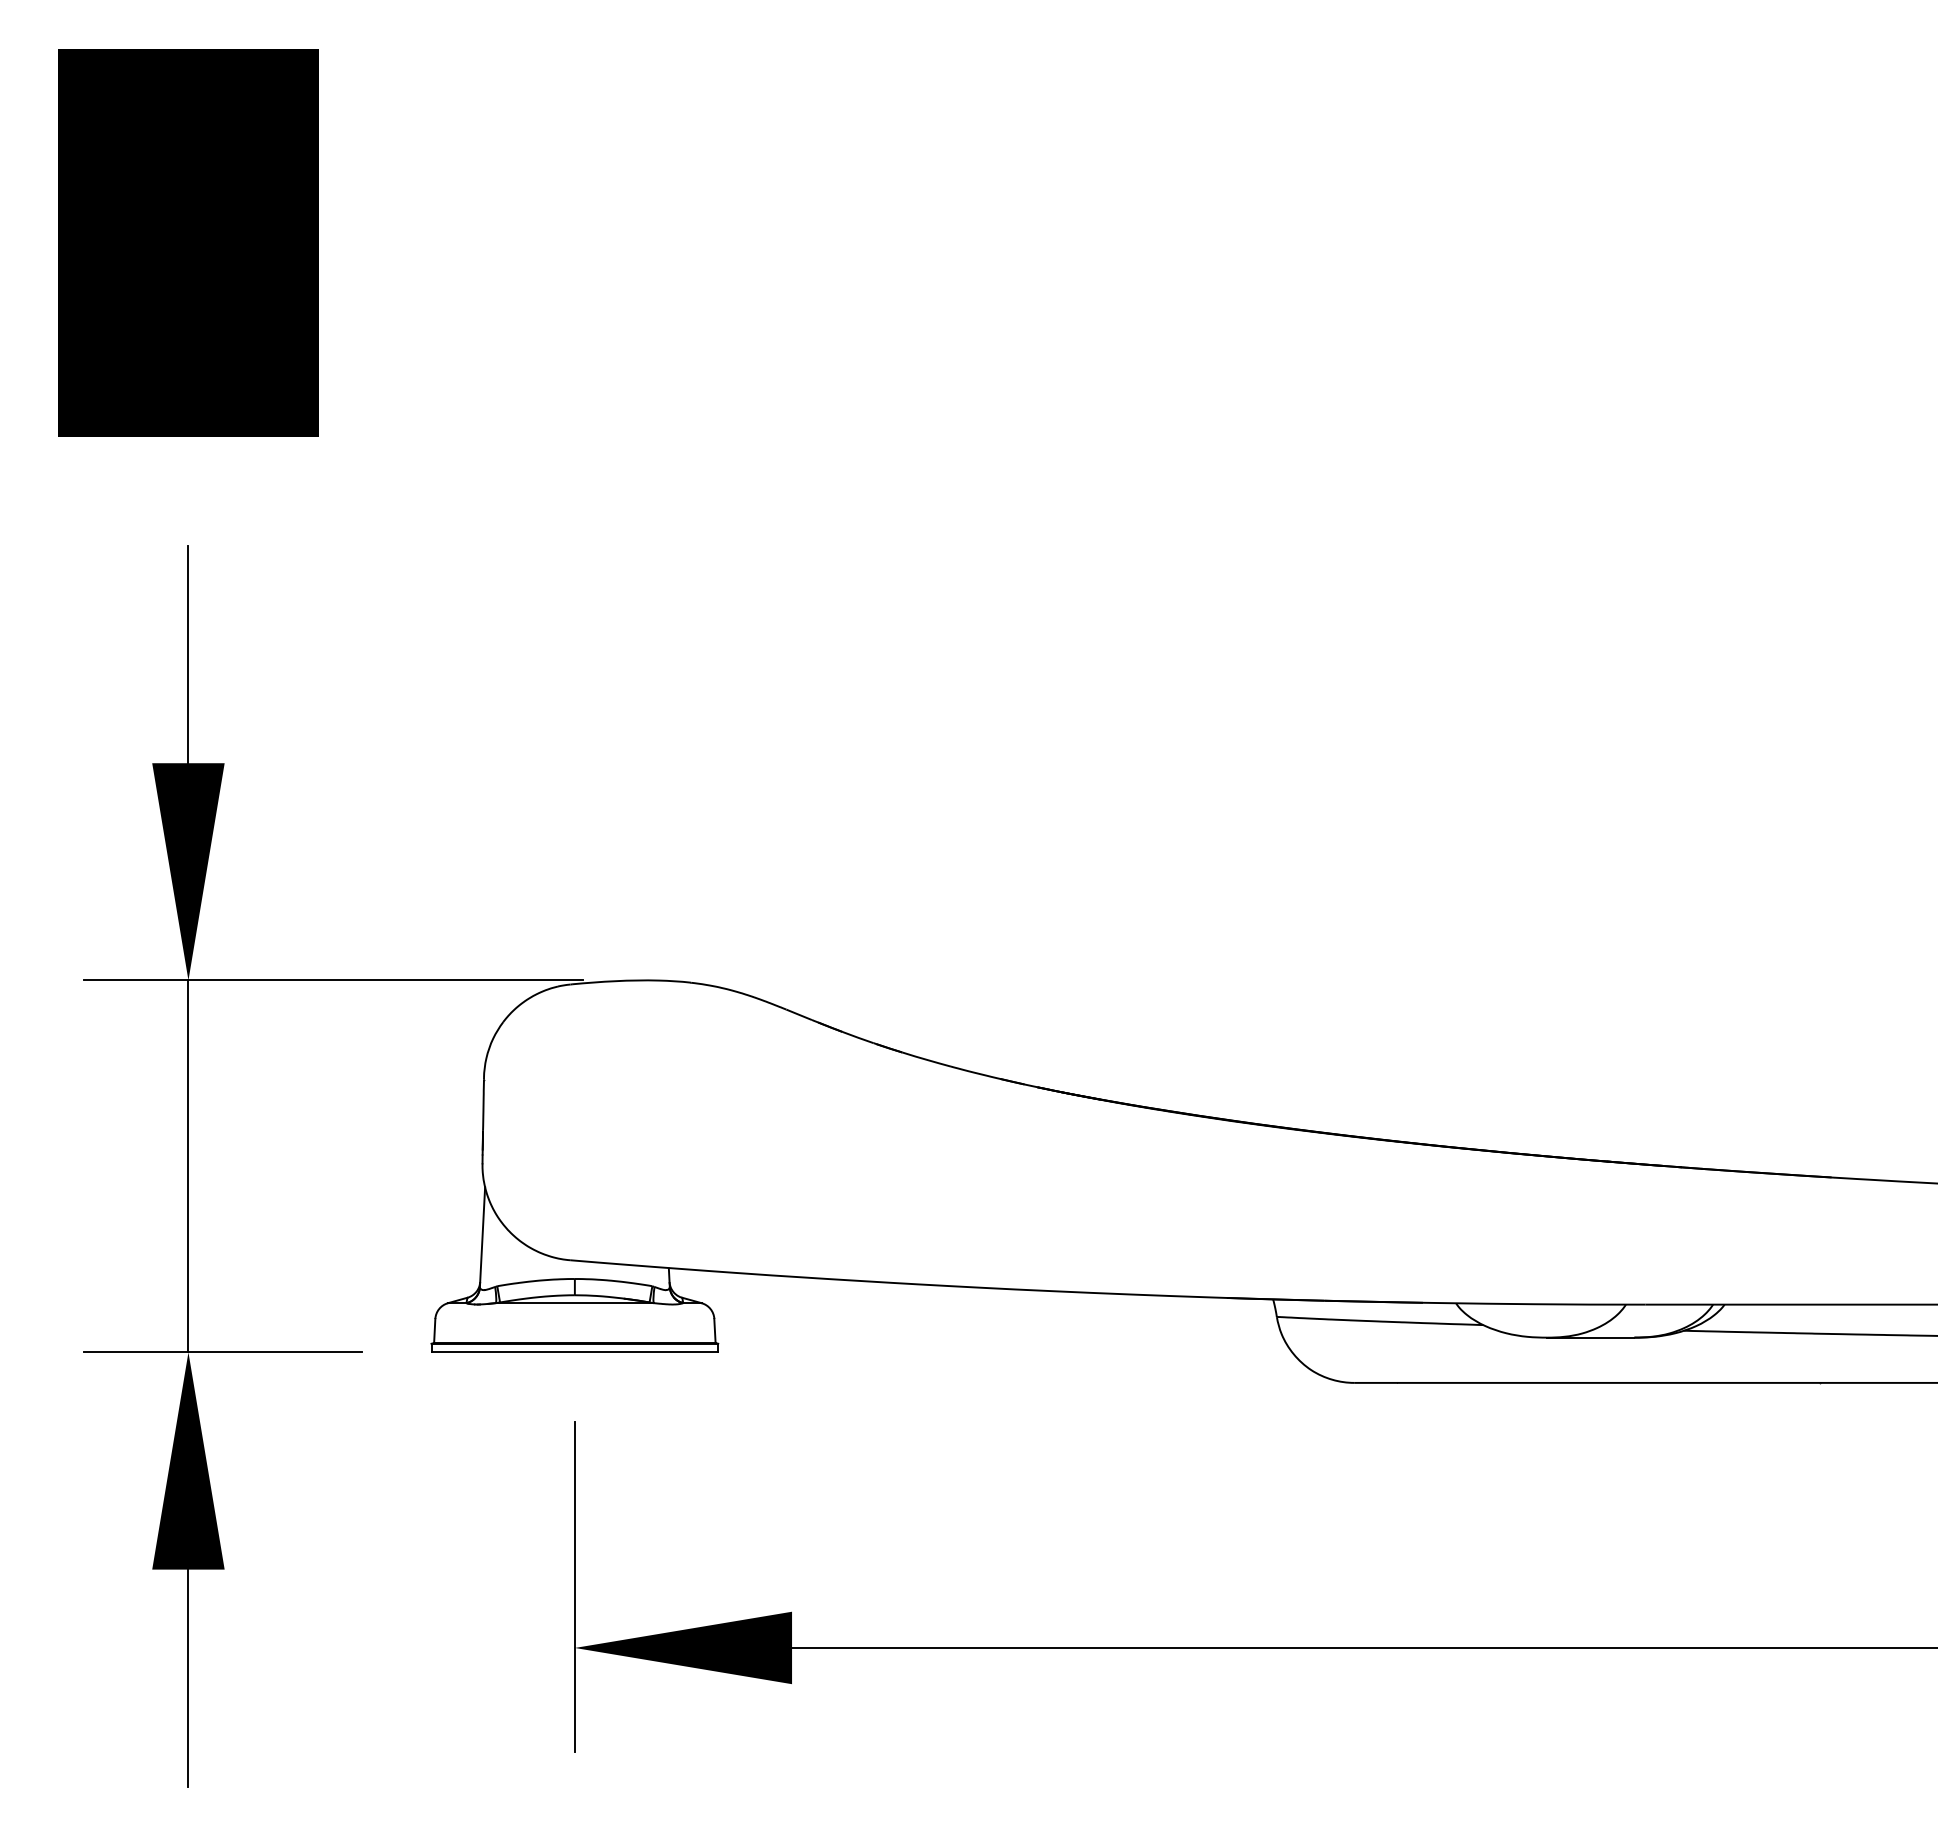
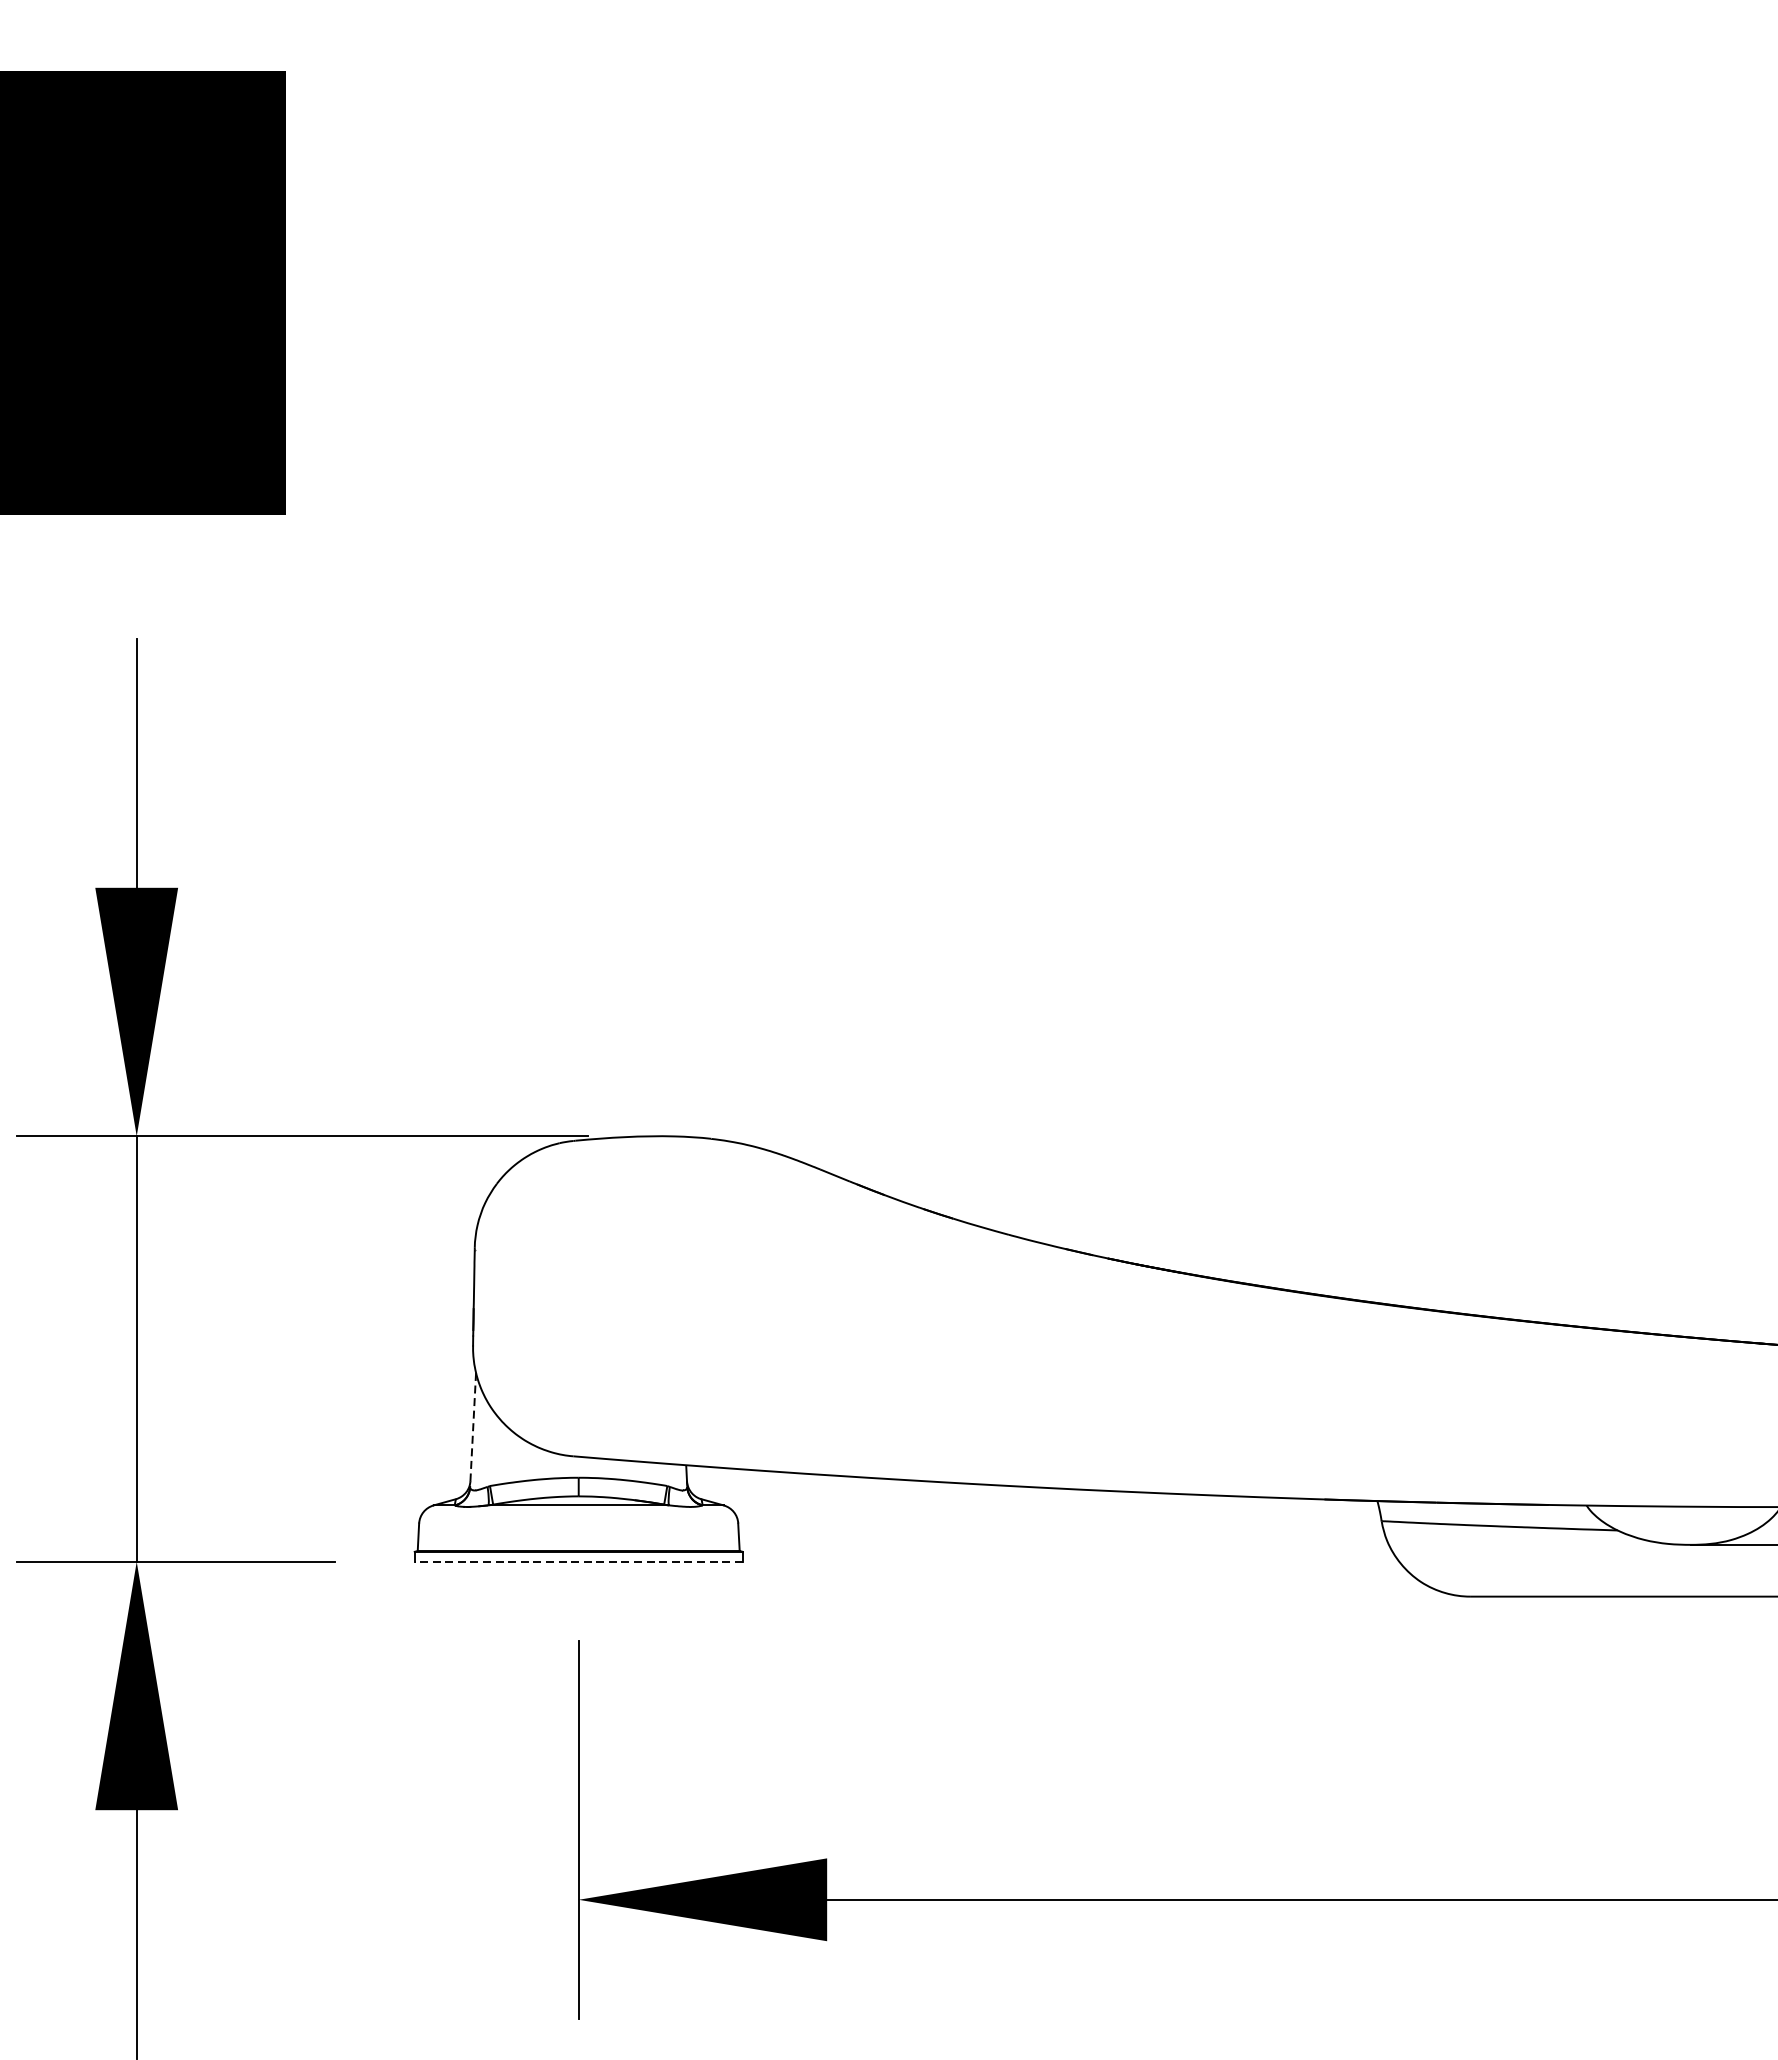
line: (482, 1237) -> (473, 1430), solid -> dashed
line: (574, 1352) -> (578, 1561), solid -> dashed

